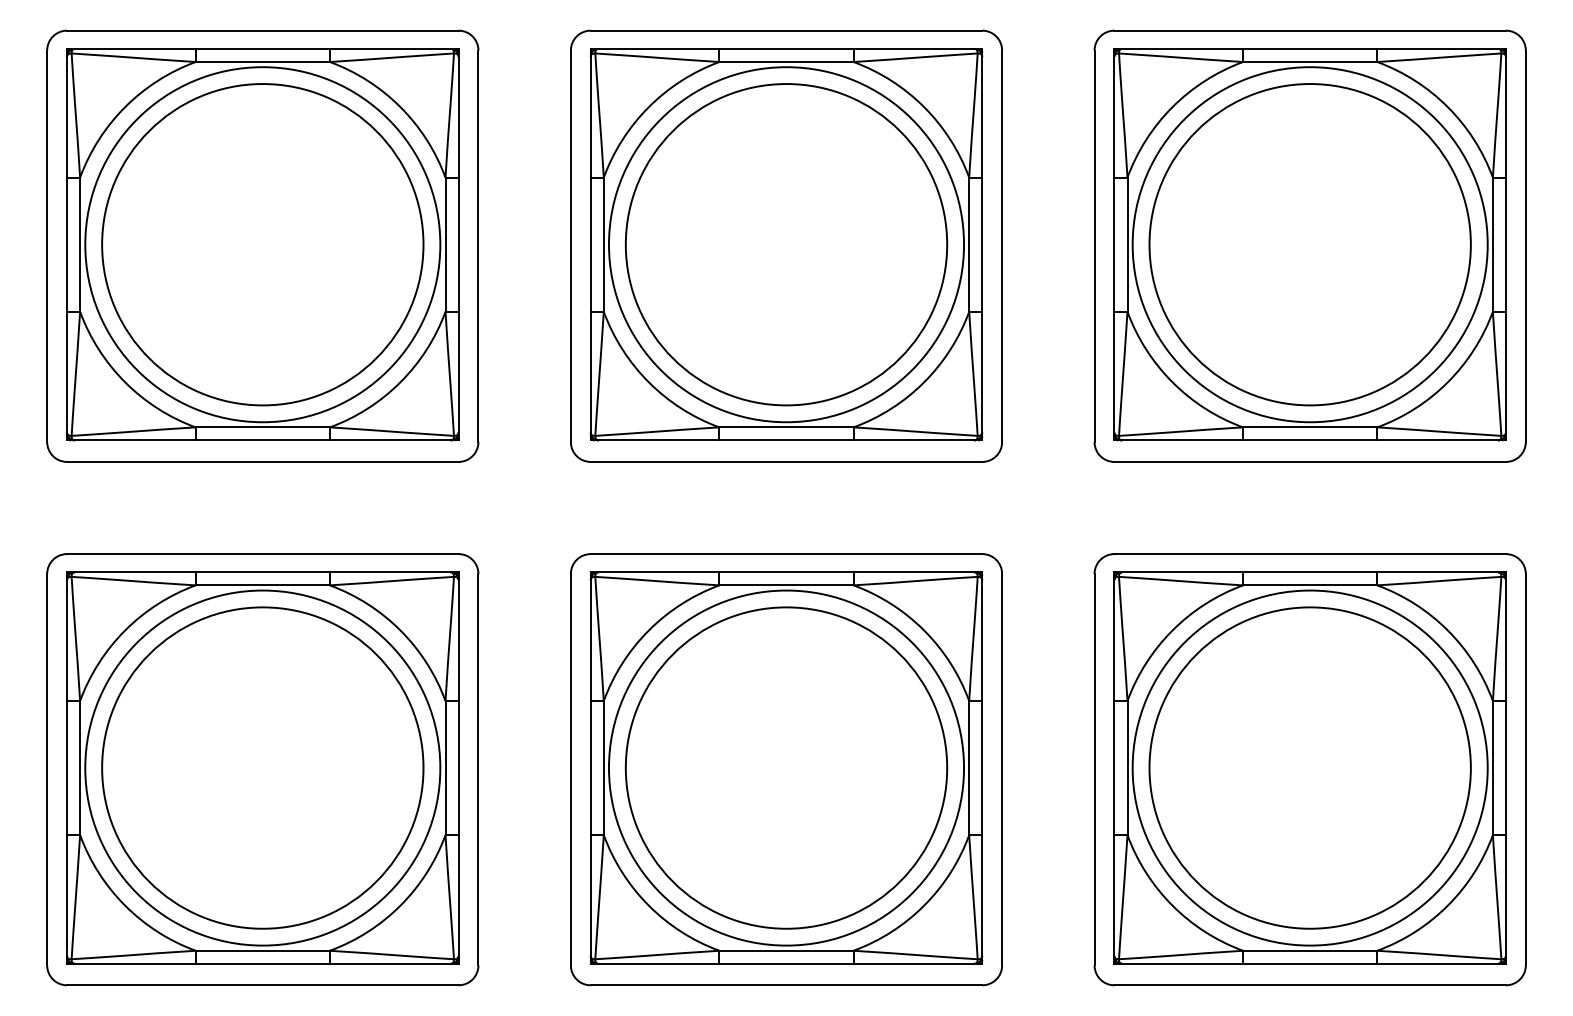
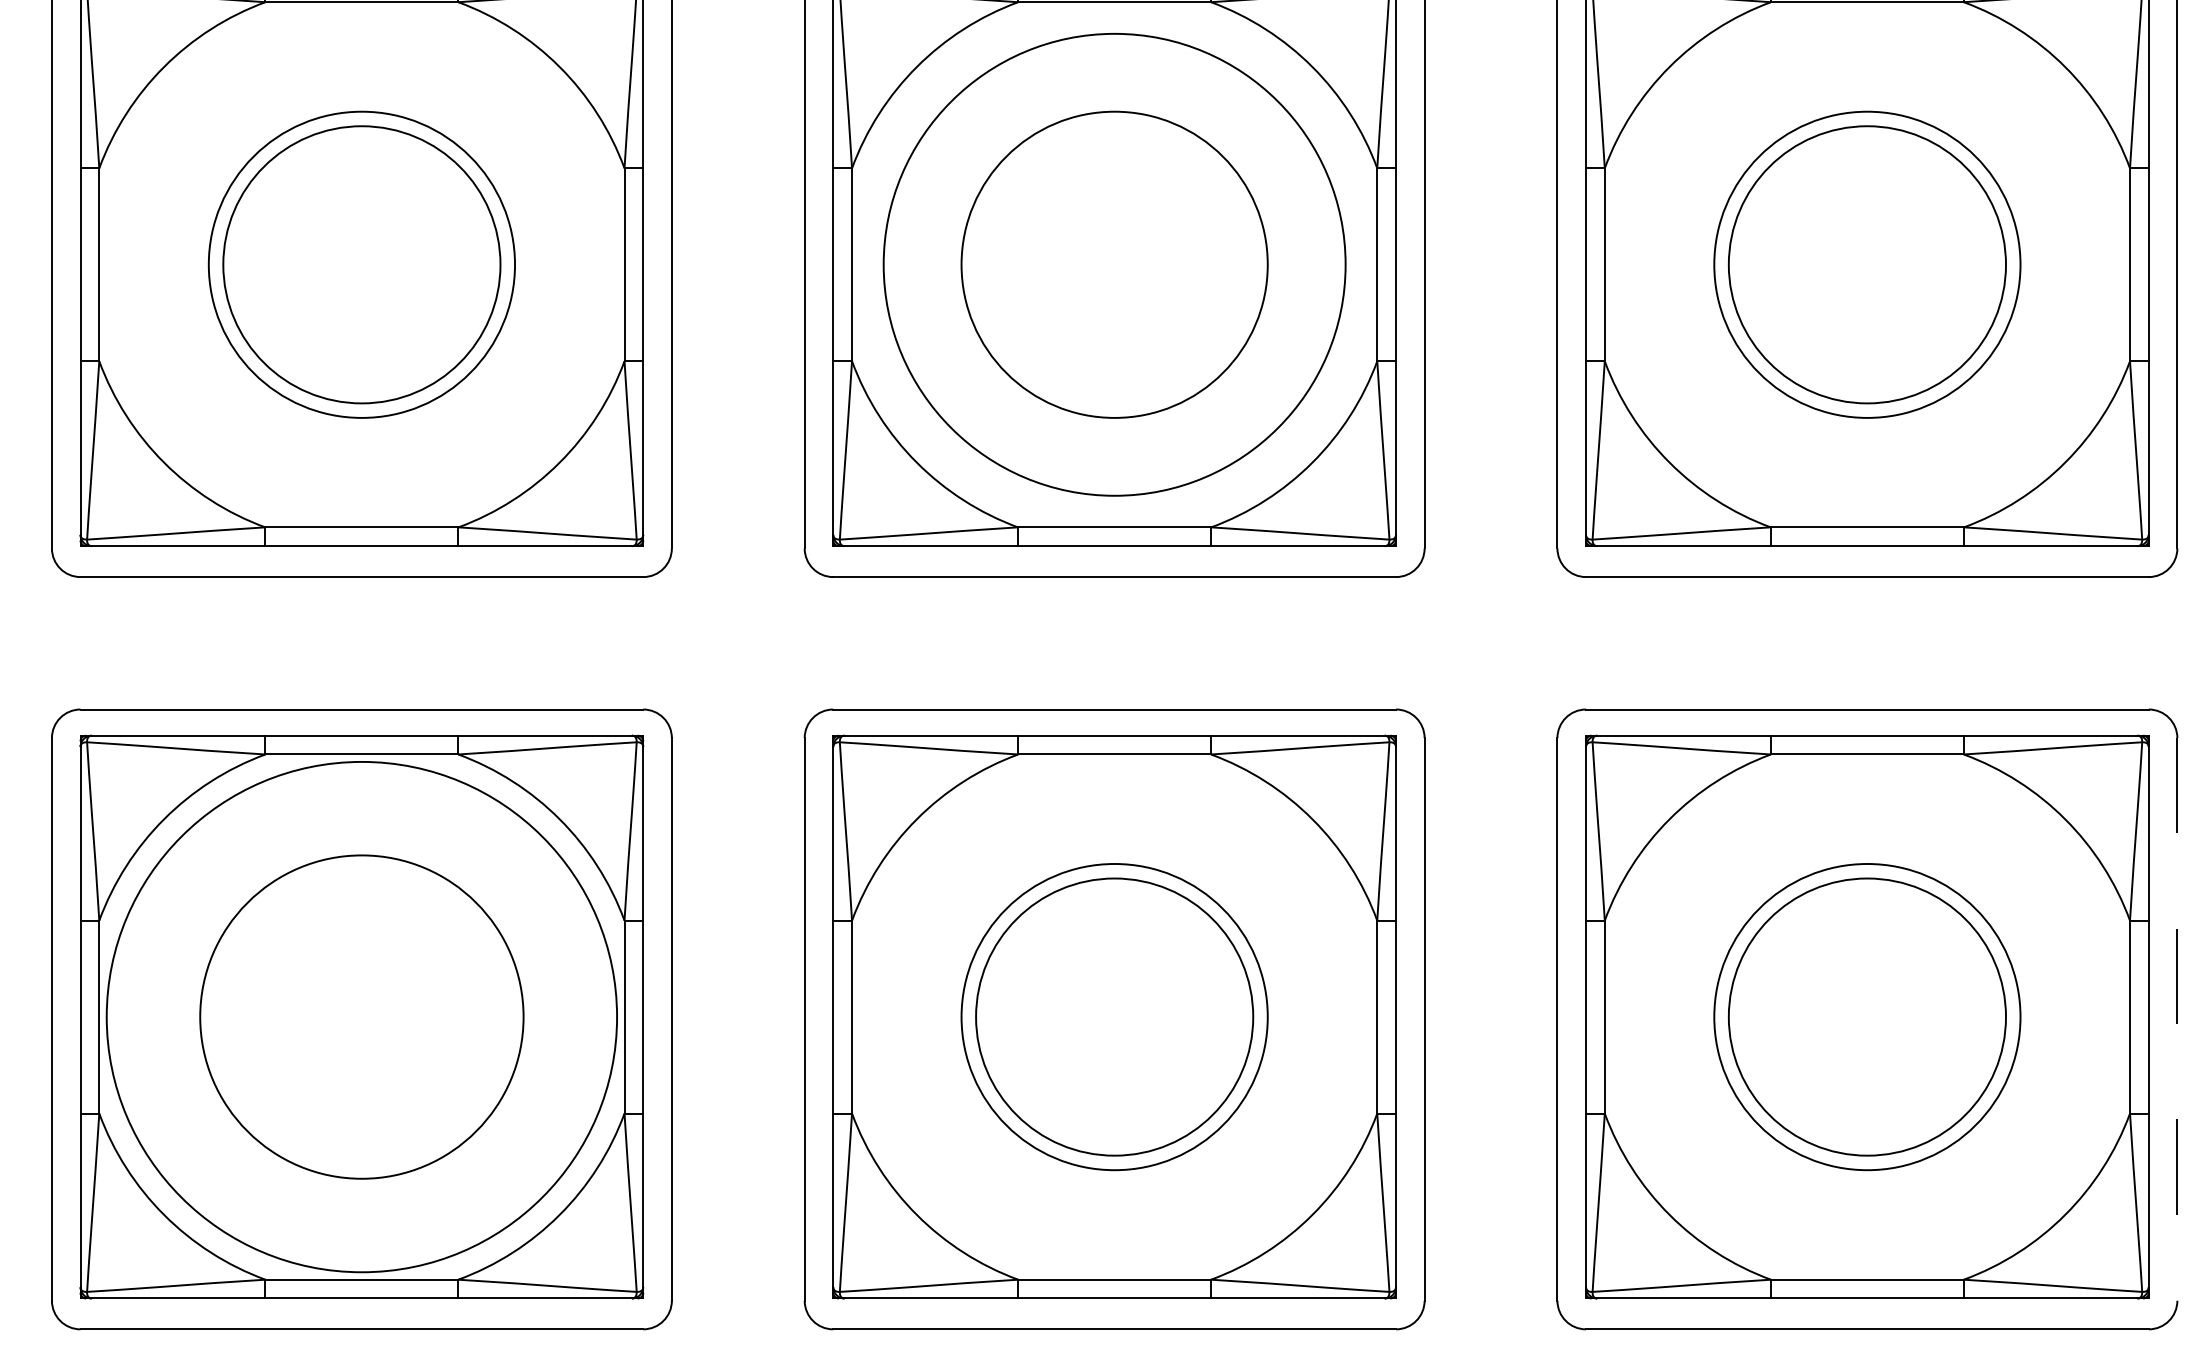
circle: (262, 244) -> (361, 264), size x0.6
circle: (262, 244) -> (361, 264), size x0.6
circle: (786, 244) -> (1114, 264), size x0.6
circle: (1309, 244) -> (1866, 264), size x0.6
circle: (1309, 244) -> (1866, 264), size x0.6
circle: (262, 767) -> (361, 1016), size x0.7
circle: (786, 767) -> (1114, 1016), size x0.6
circle: (786, 767) -> (1114, 1016), size x0.6
circle: (1309, 767) -> (1866, 1016), size x0.6
circle: (1309, 767) -> (1866, 1016), size x0.6
line: (1525, 769) -> (2176, 1019), solid -> dashed

